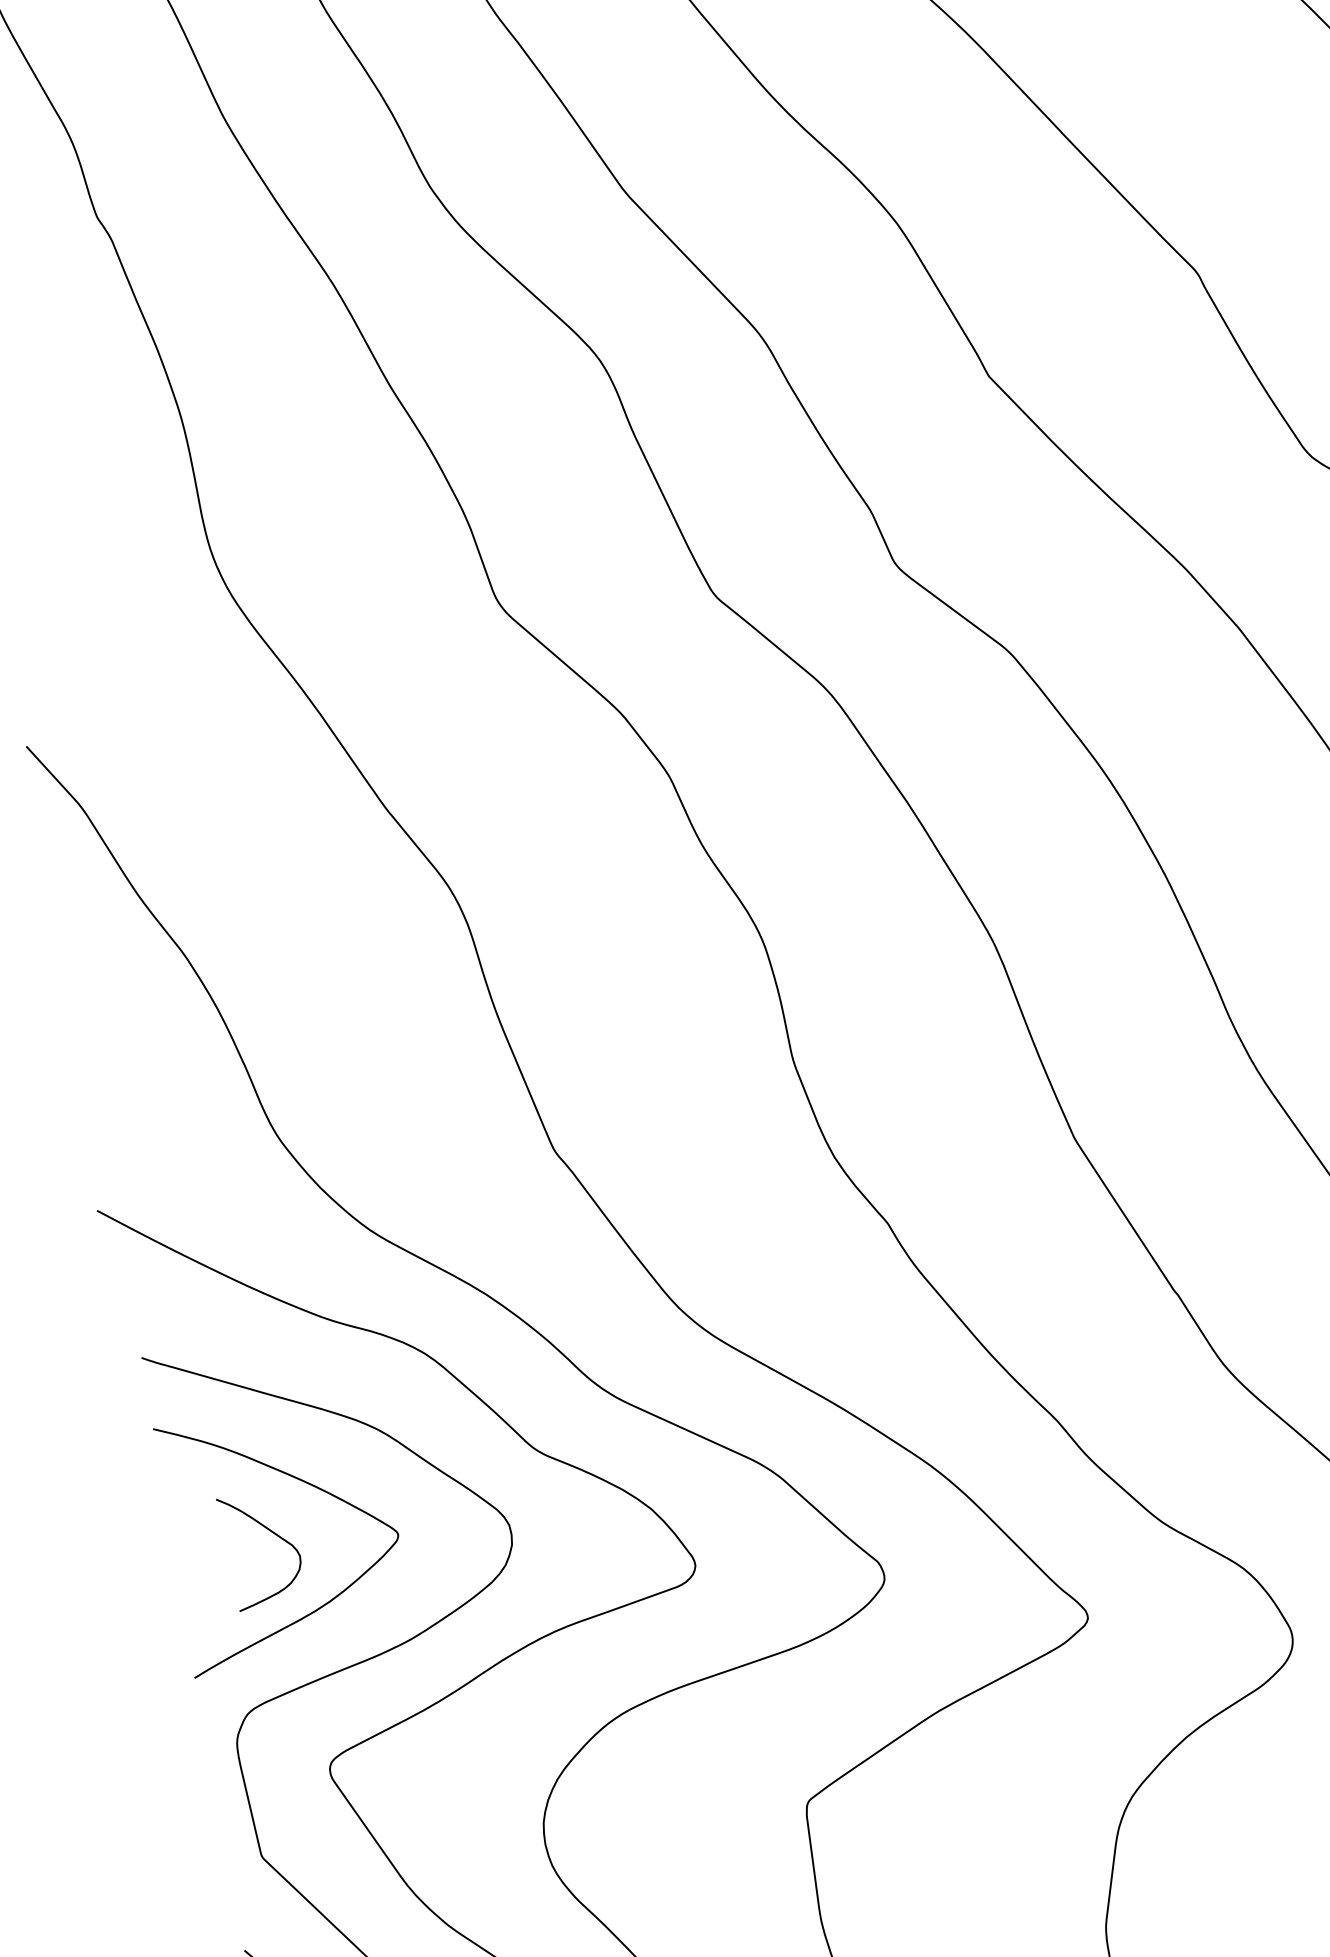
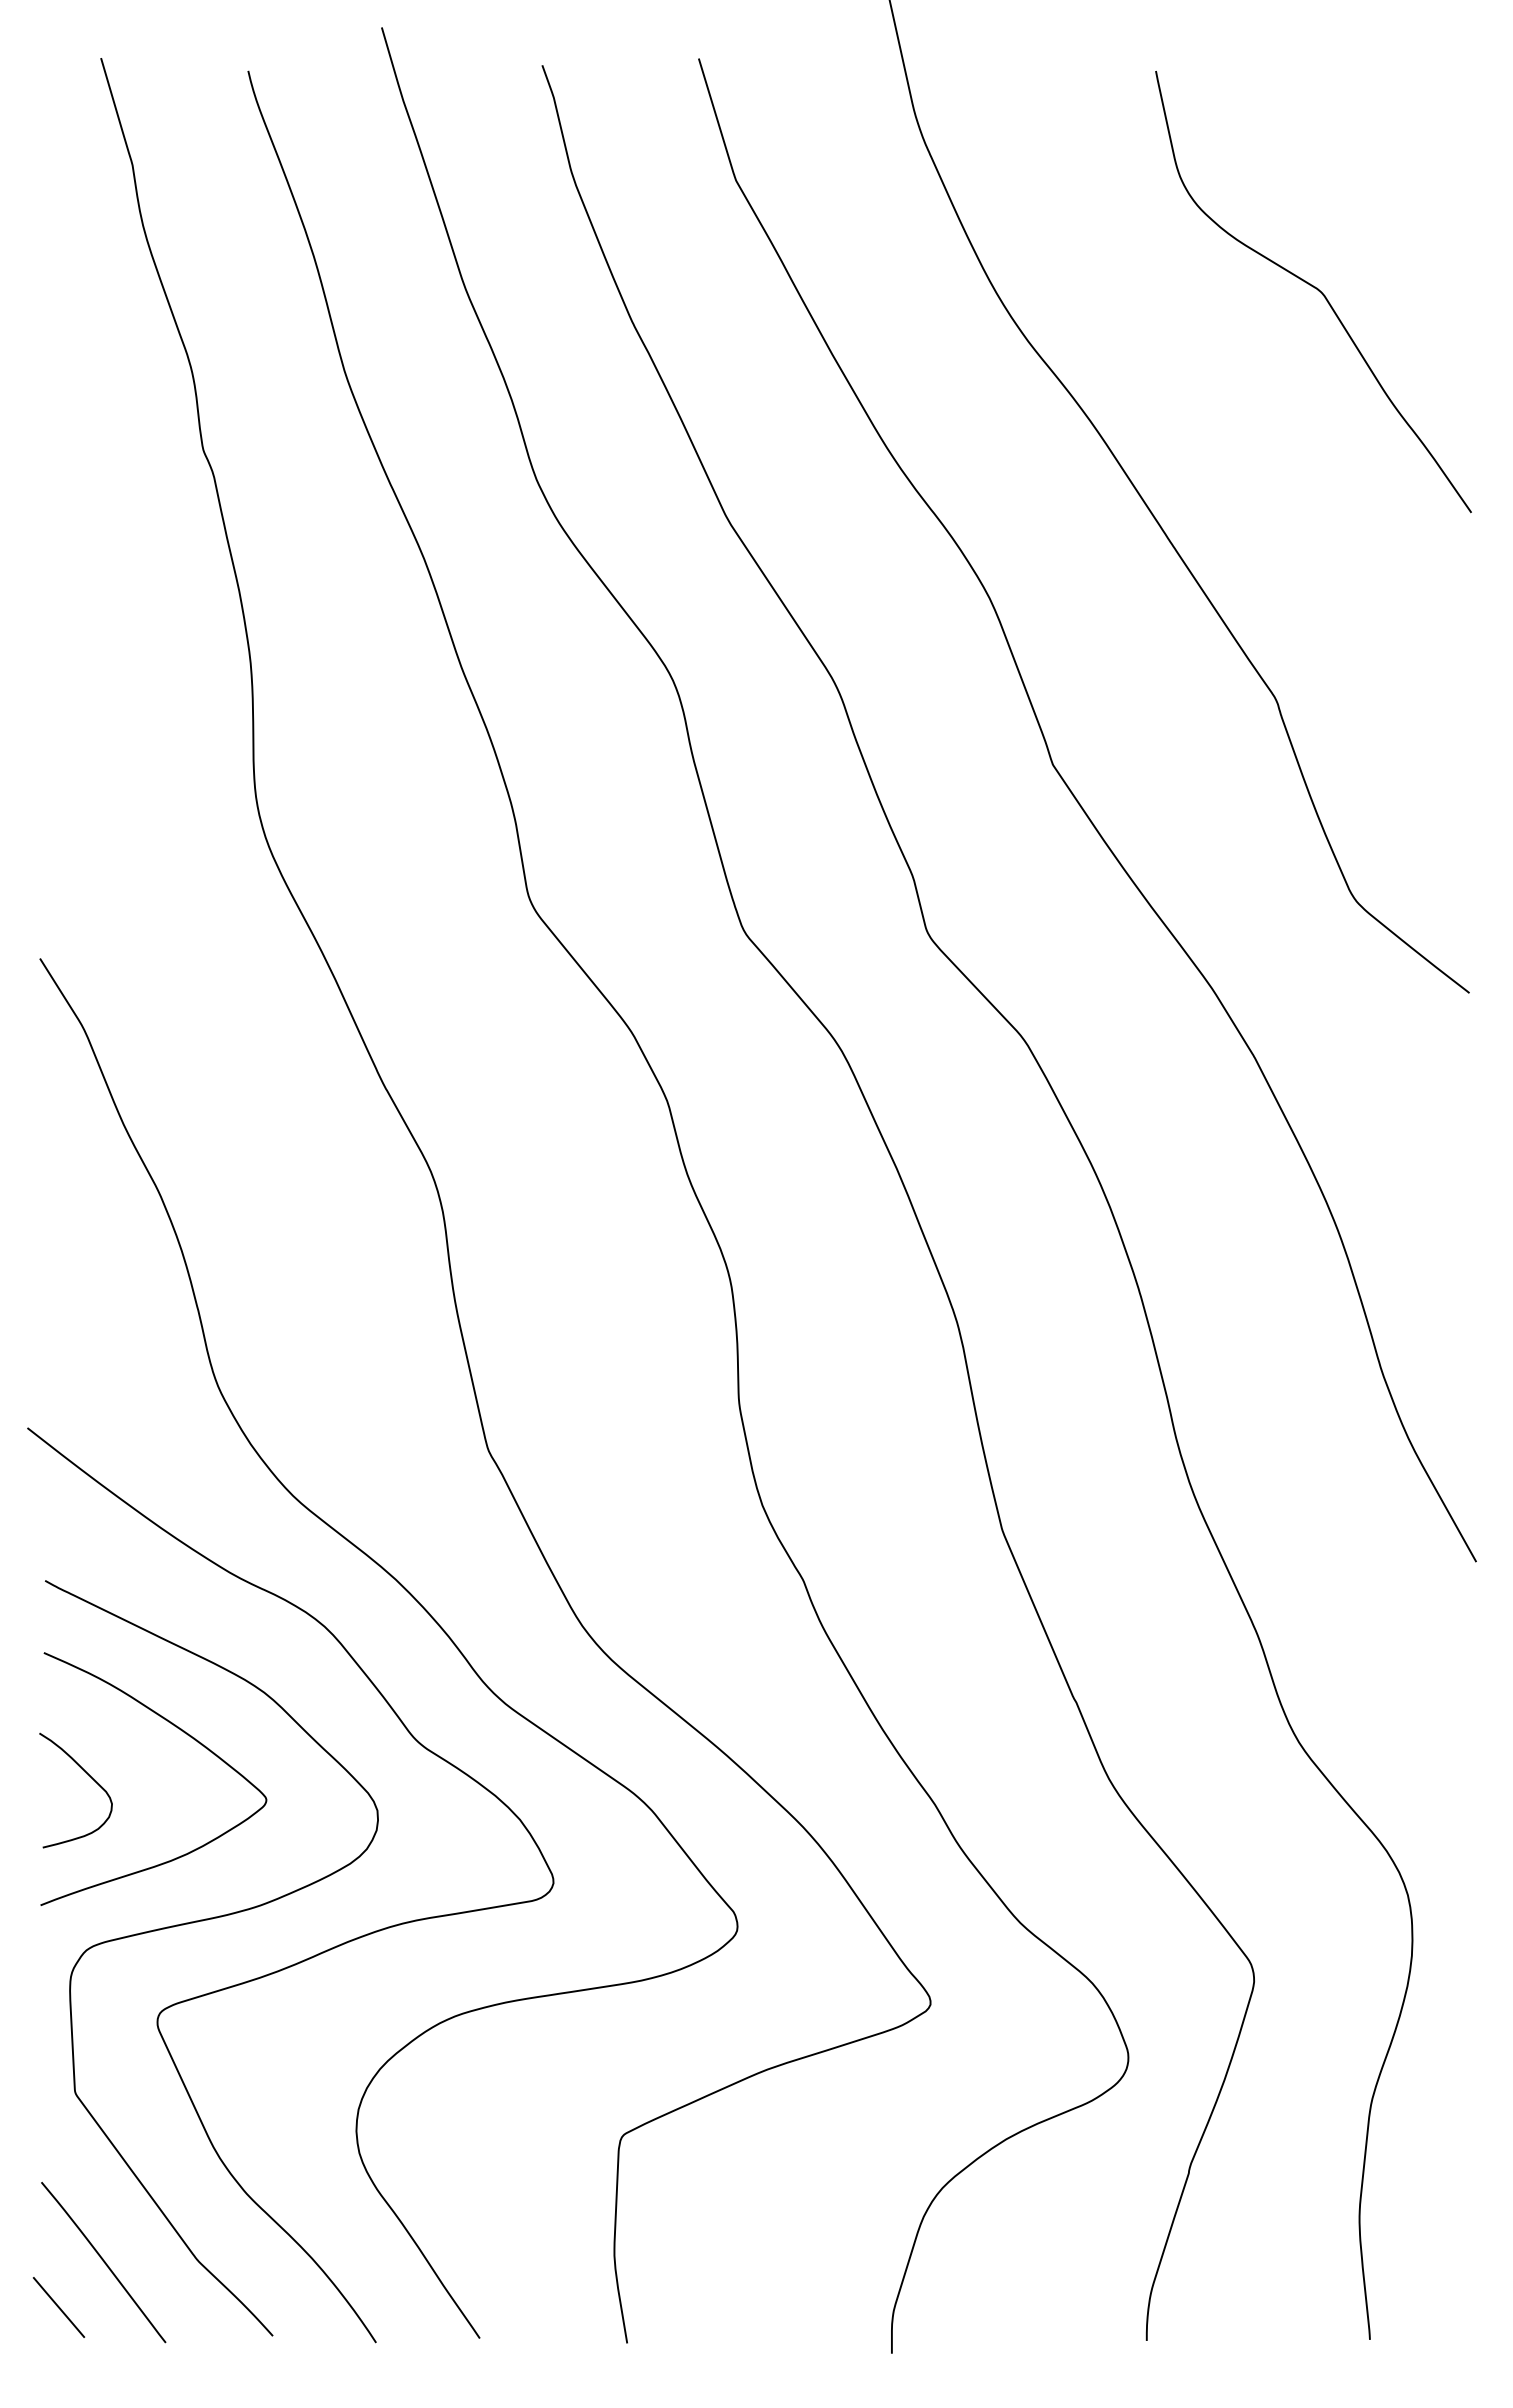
curve: (273, 1533) -> (89, 1776), moved

